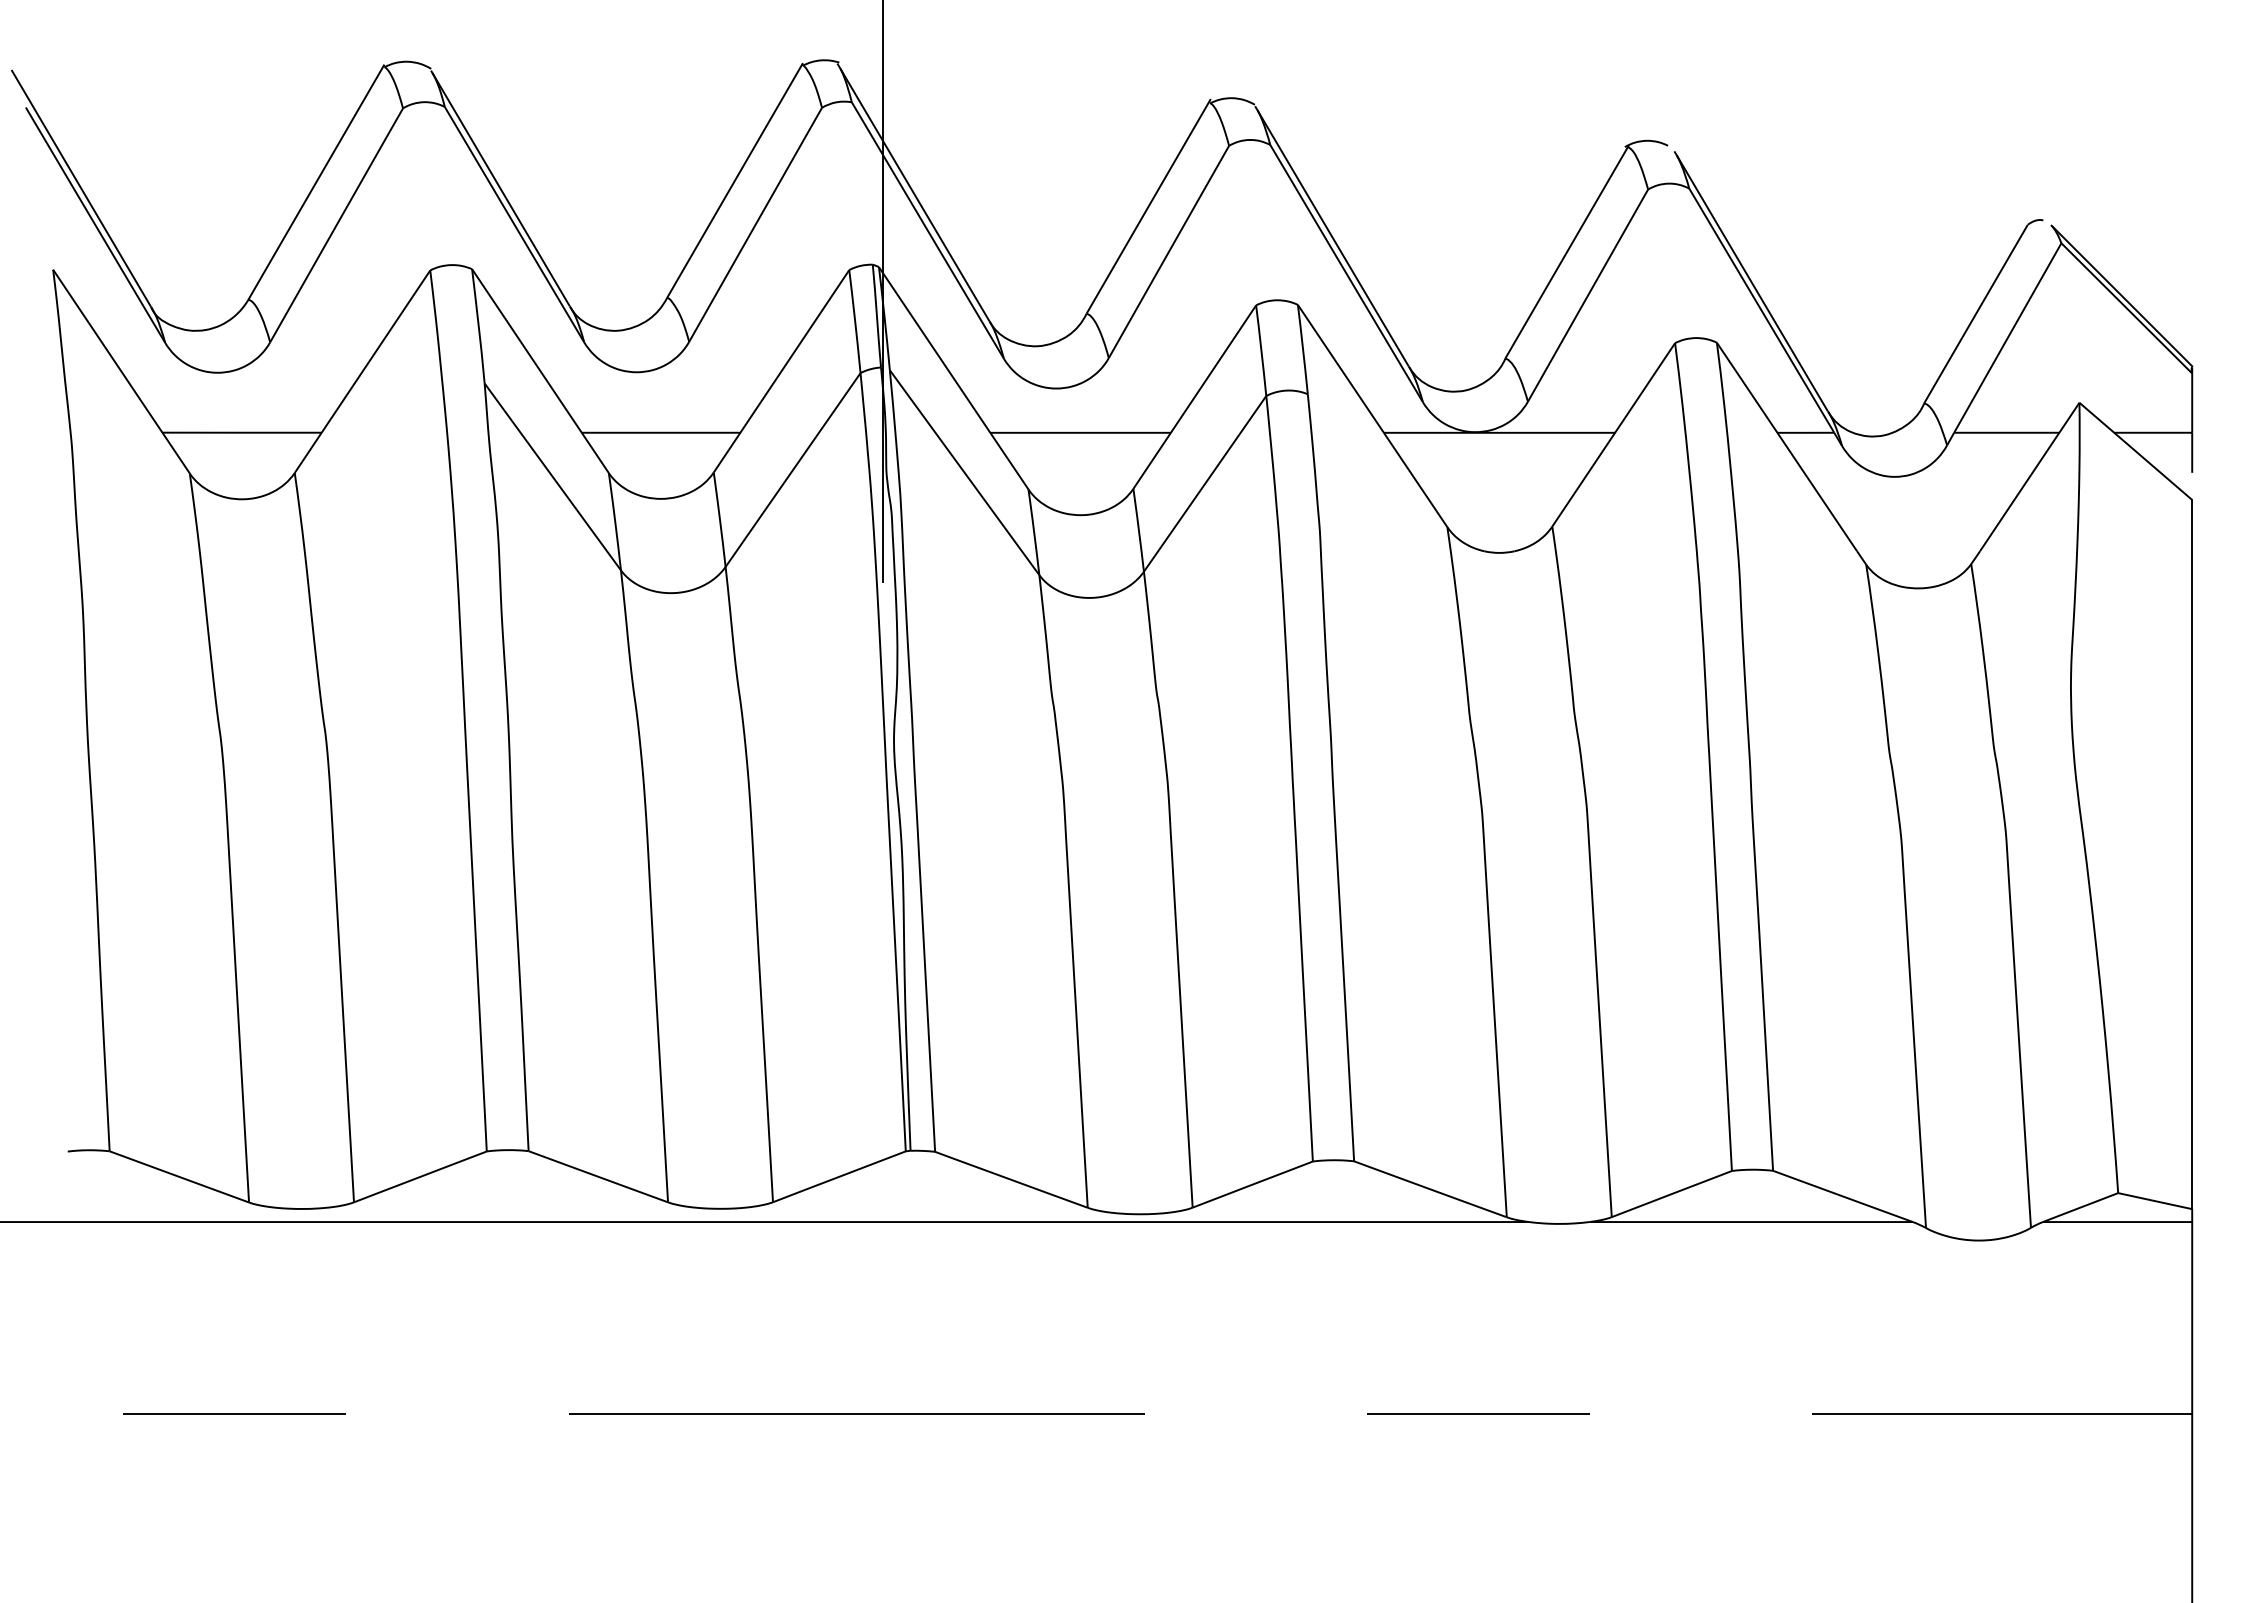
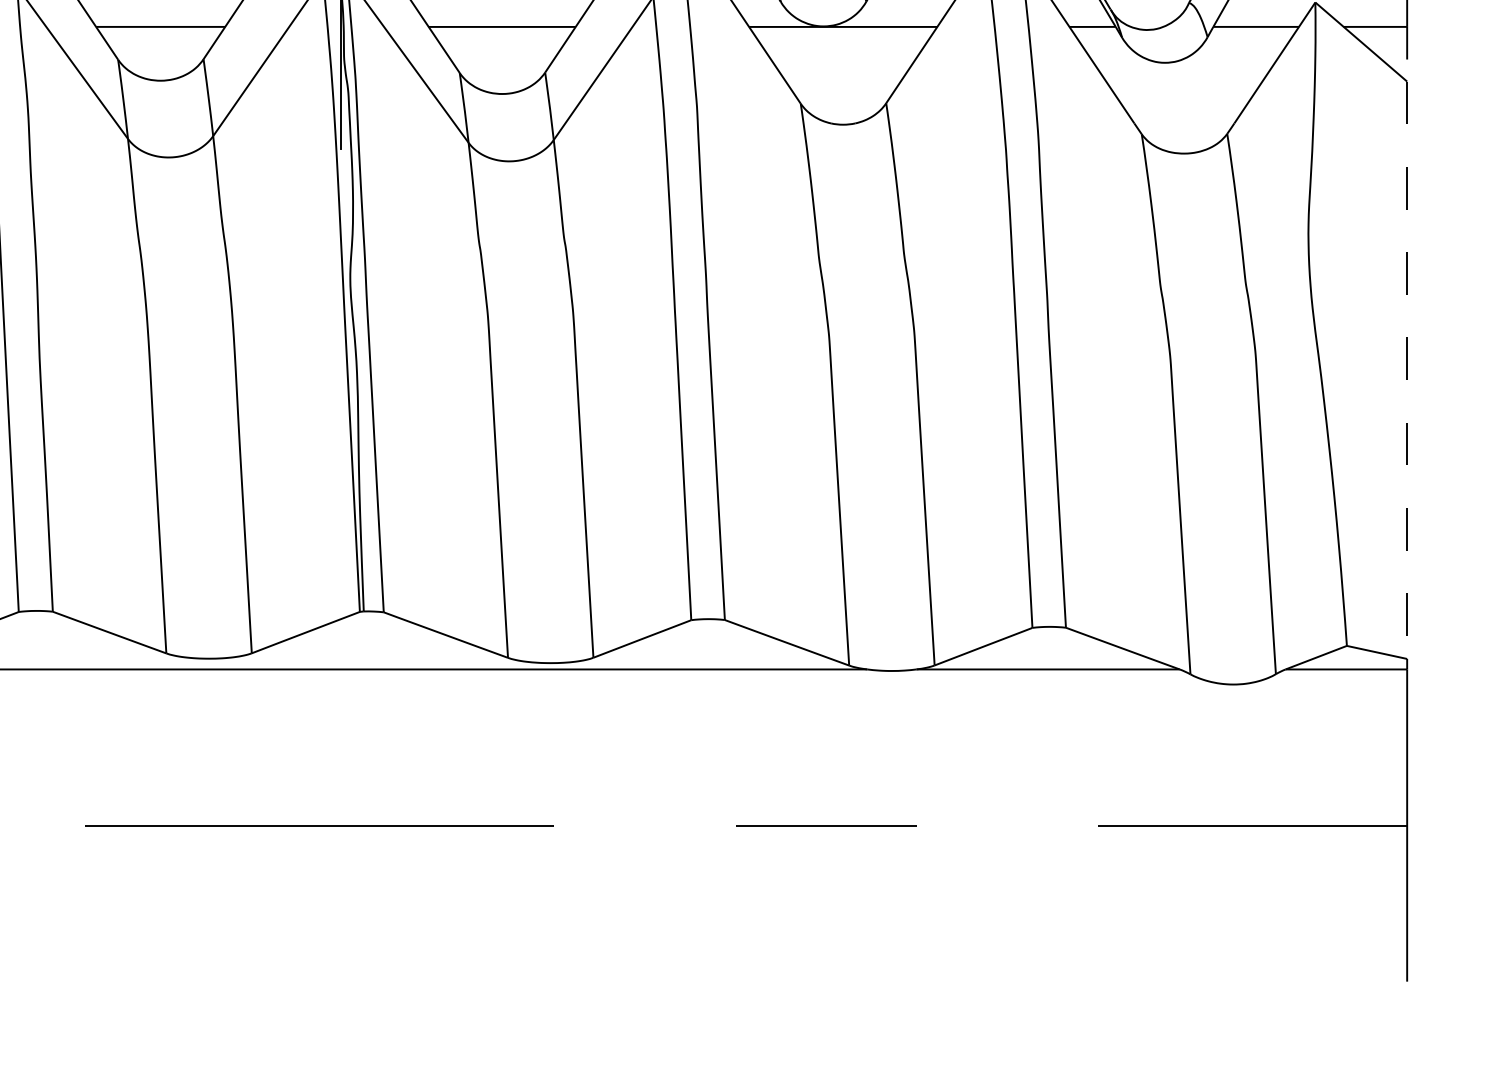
line: (2192, 854) -> (1407, 370), solid -> dashed

